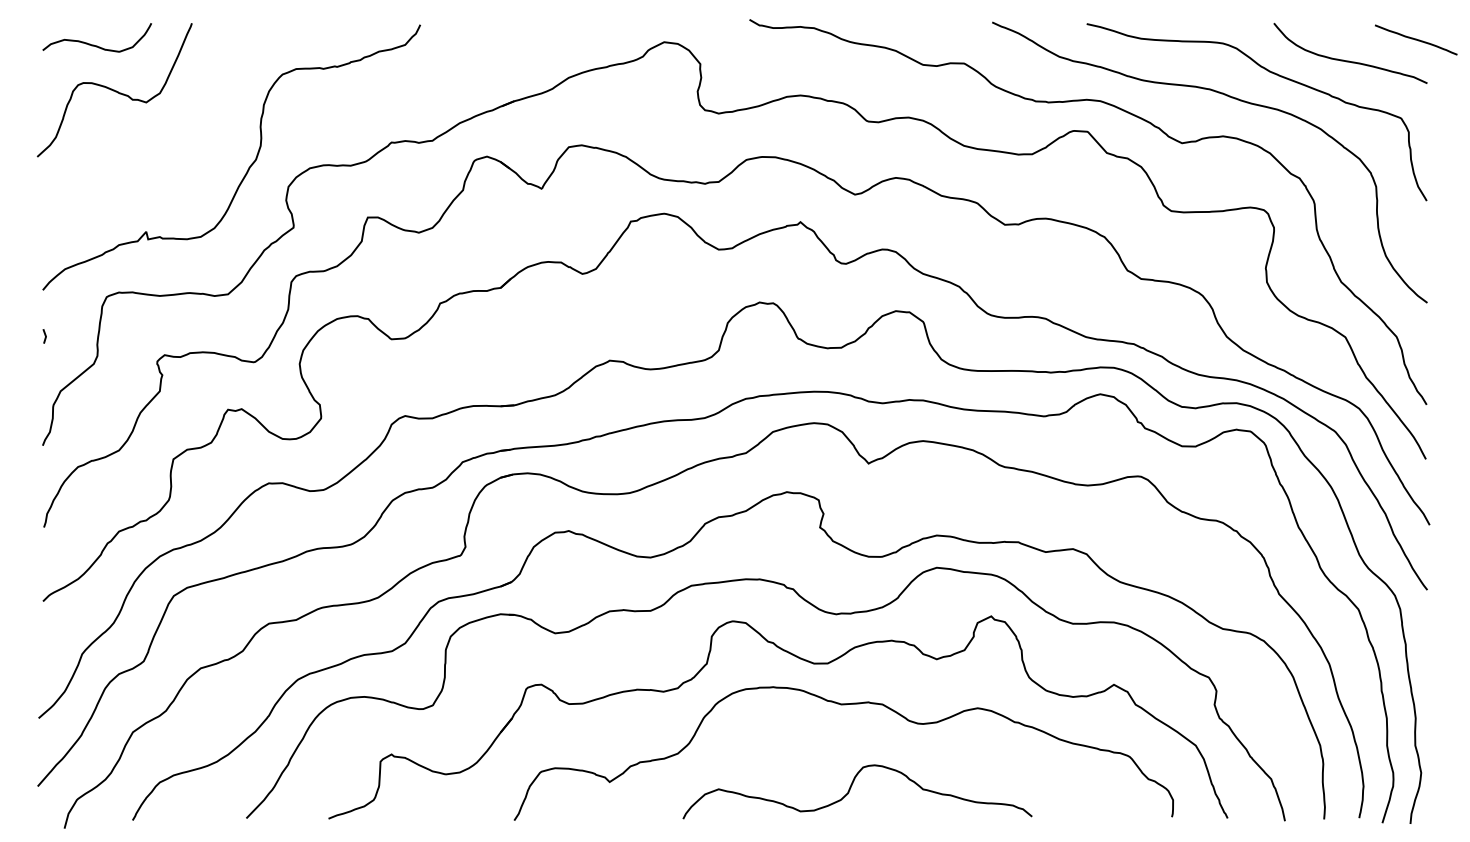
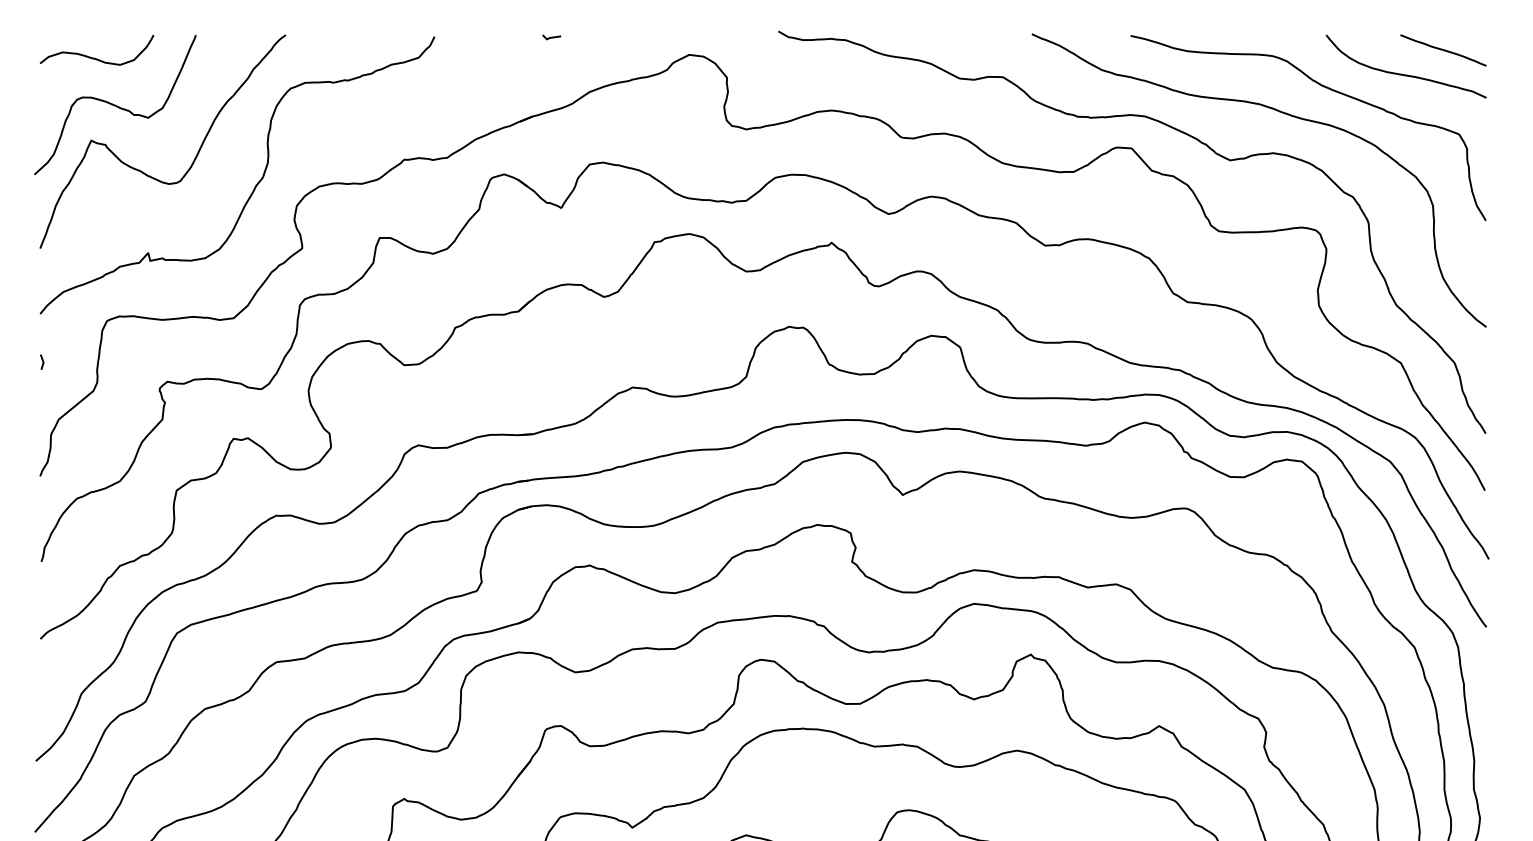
line: (532, 25) -> (551, 37), added
curve: (1416, 39) -> (1443, 49), moved
curve: (188, 144) -> (192, 161), added

